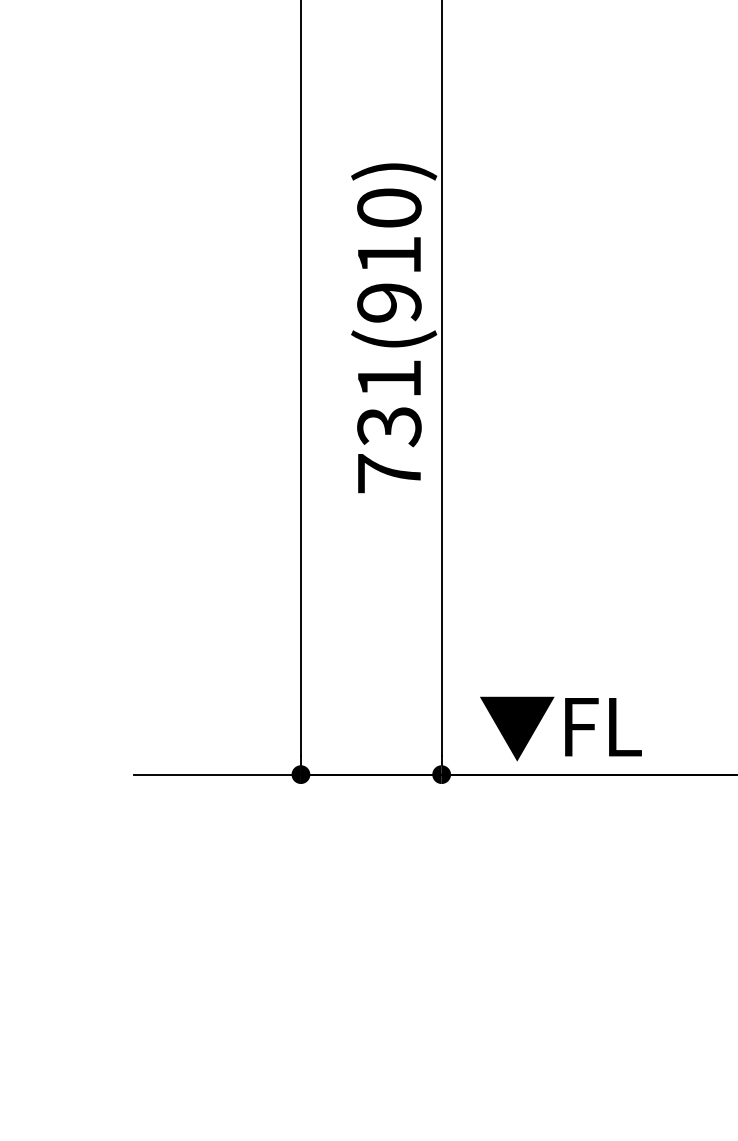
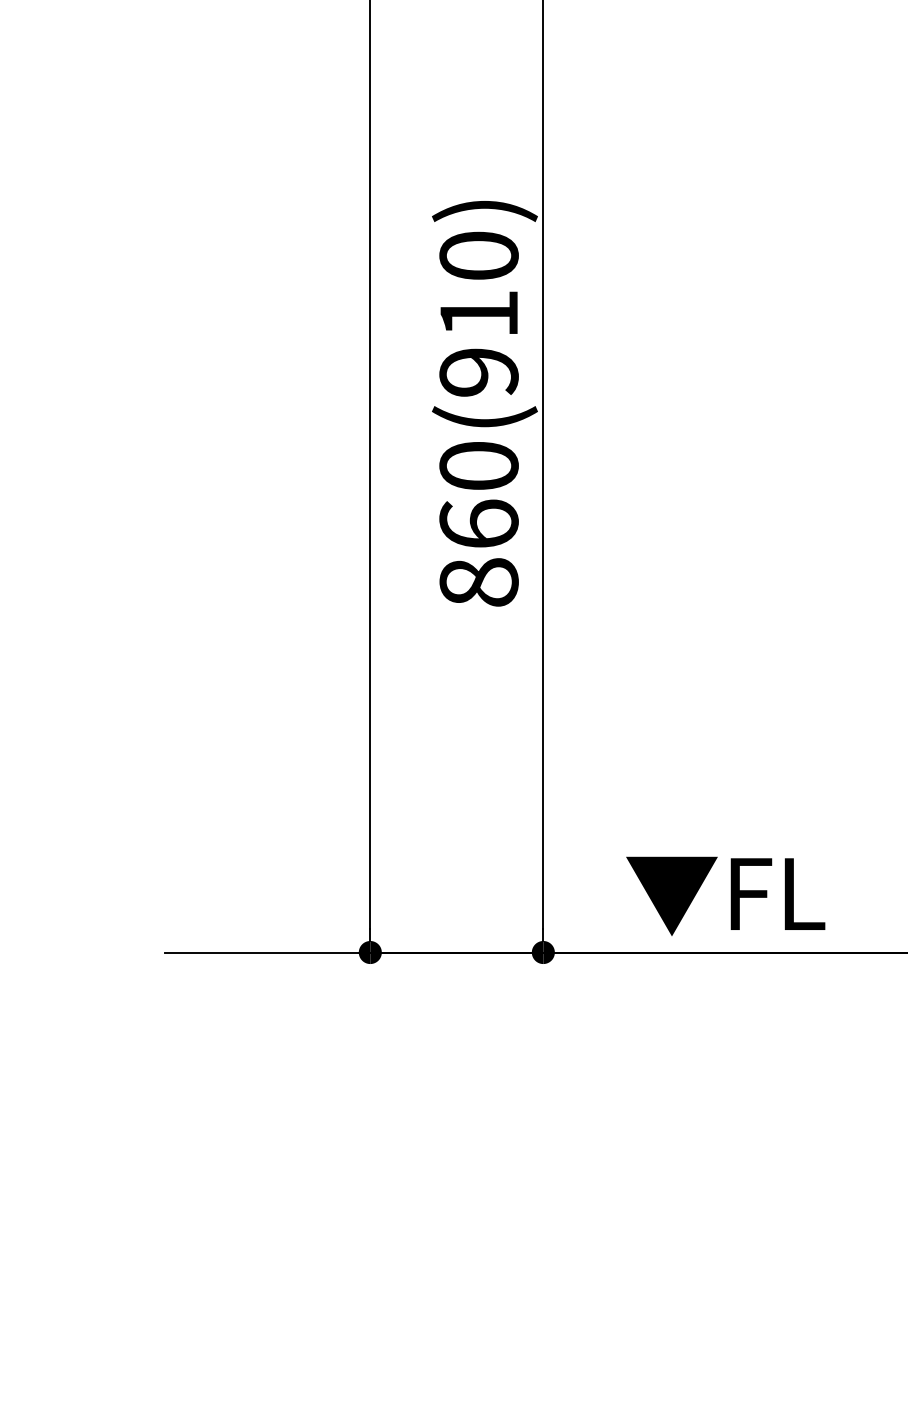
text: (389, 426) -> (479, 524), 731(910) -> 860(910)
text: (560, 728) -> (725, 895), moved

